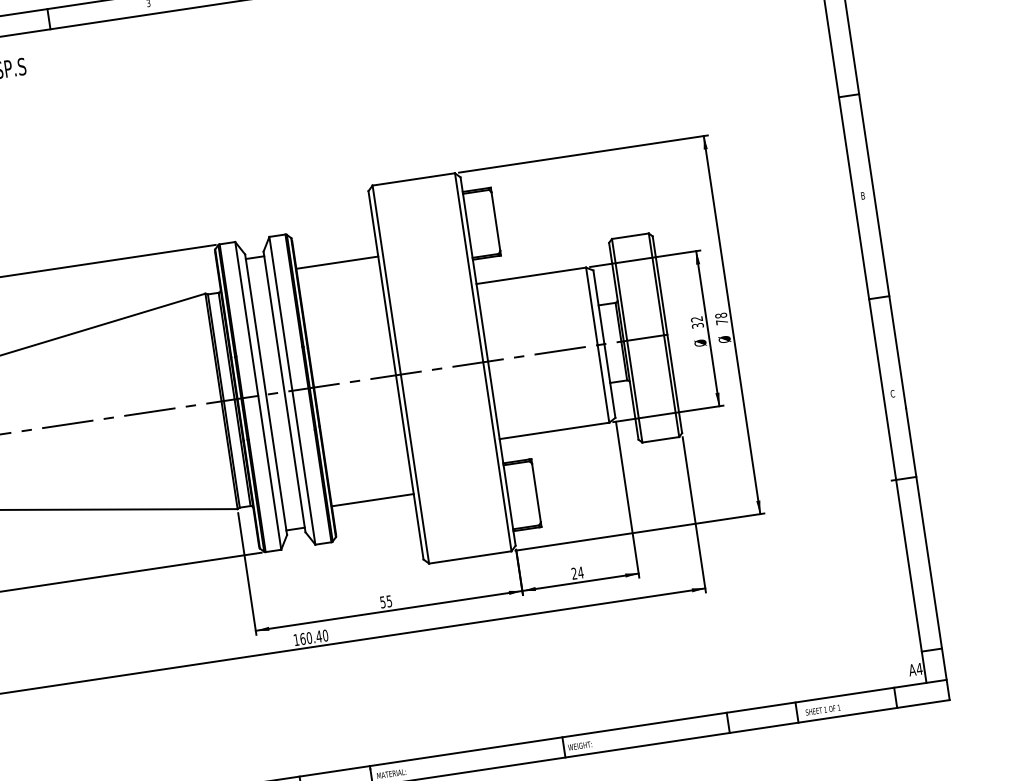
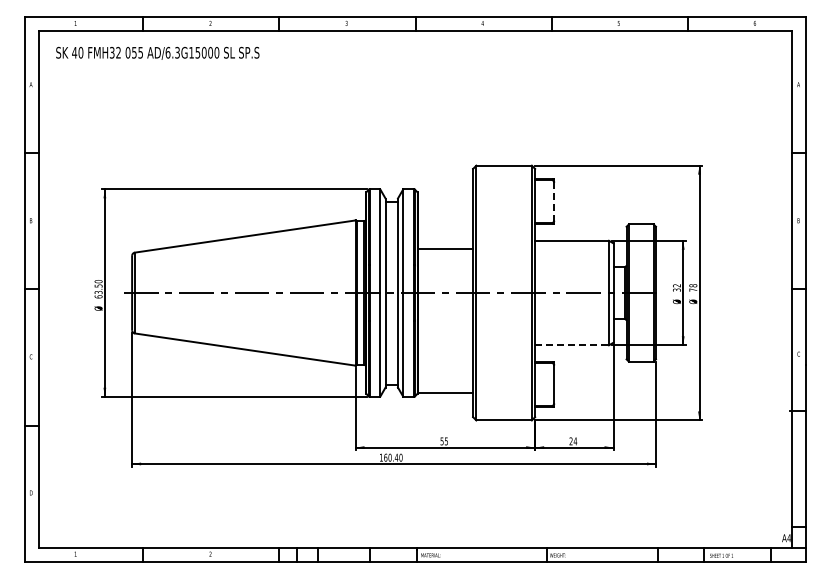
line: (496, 221) -> (554, 201), solid -> dashed
line: (337, 263) -> (445, 249), moved
line: (555, 431) -> (572, 345), solid -> dashed
line: (372, 500) -> (445, 393), moved

